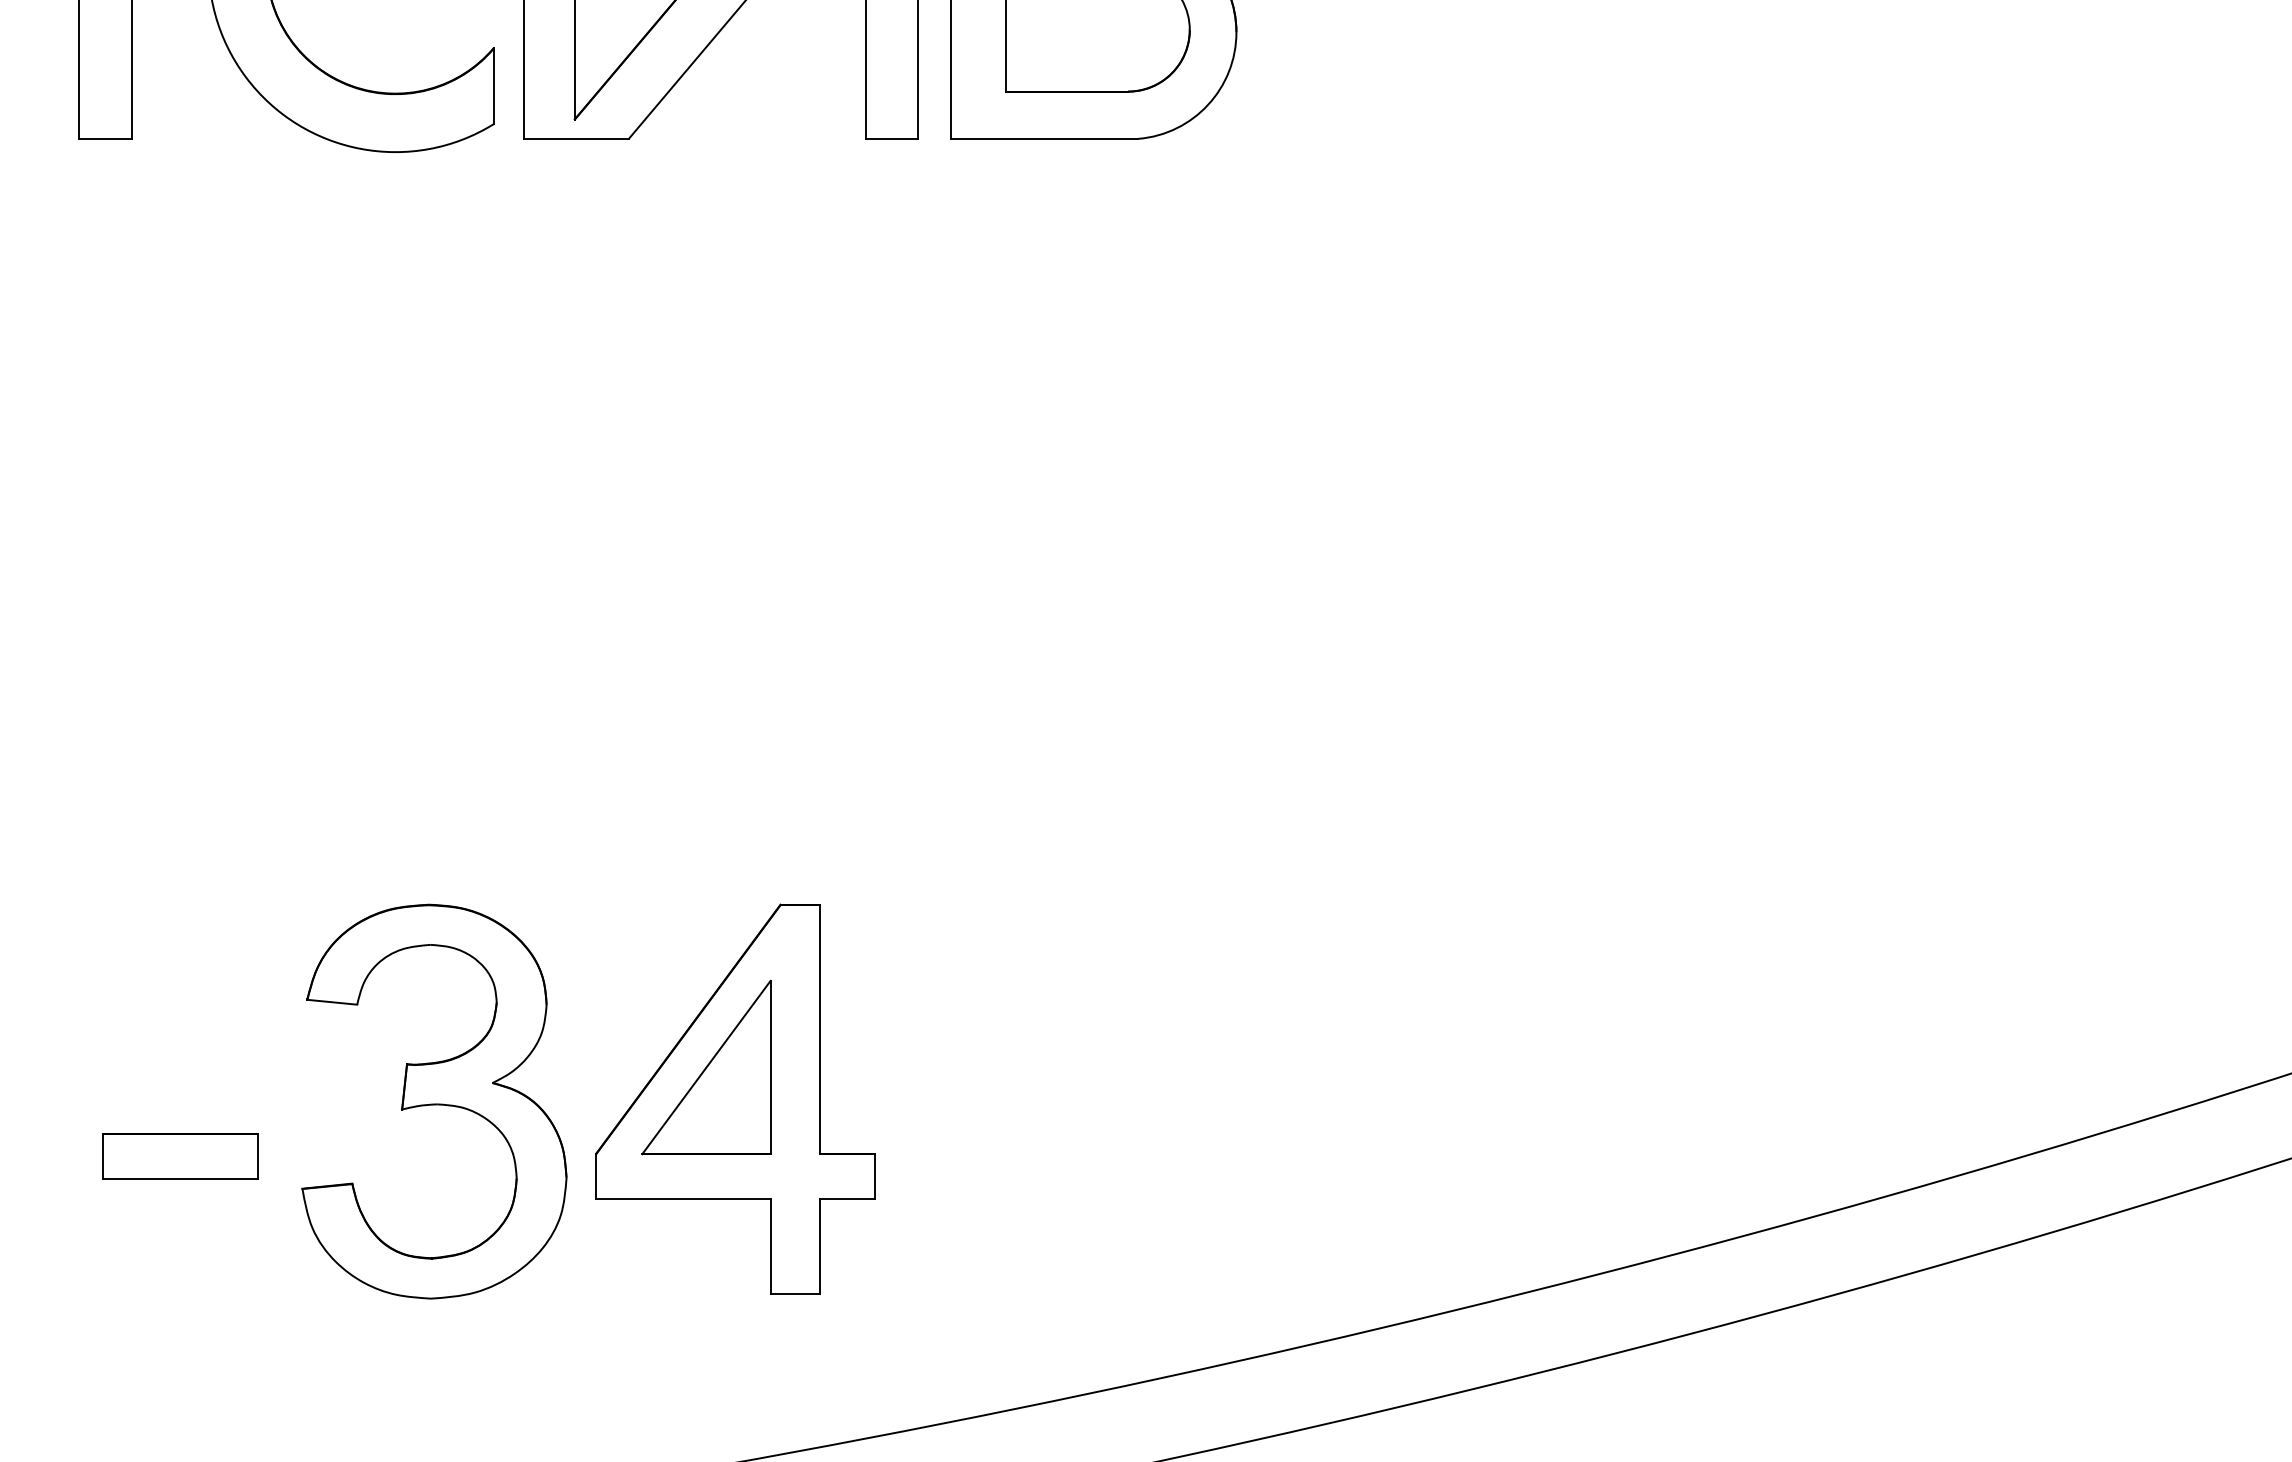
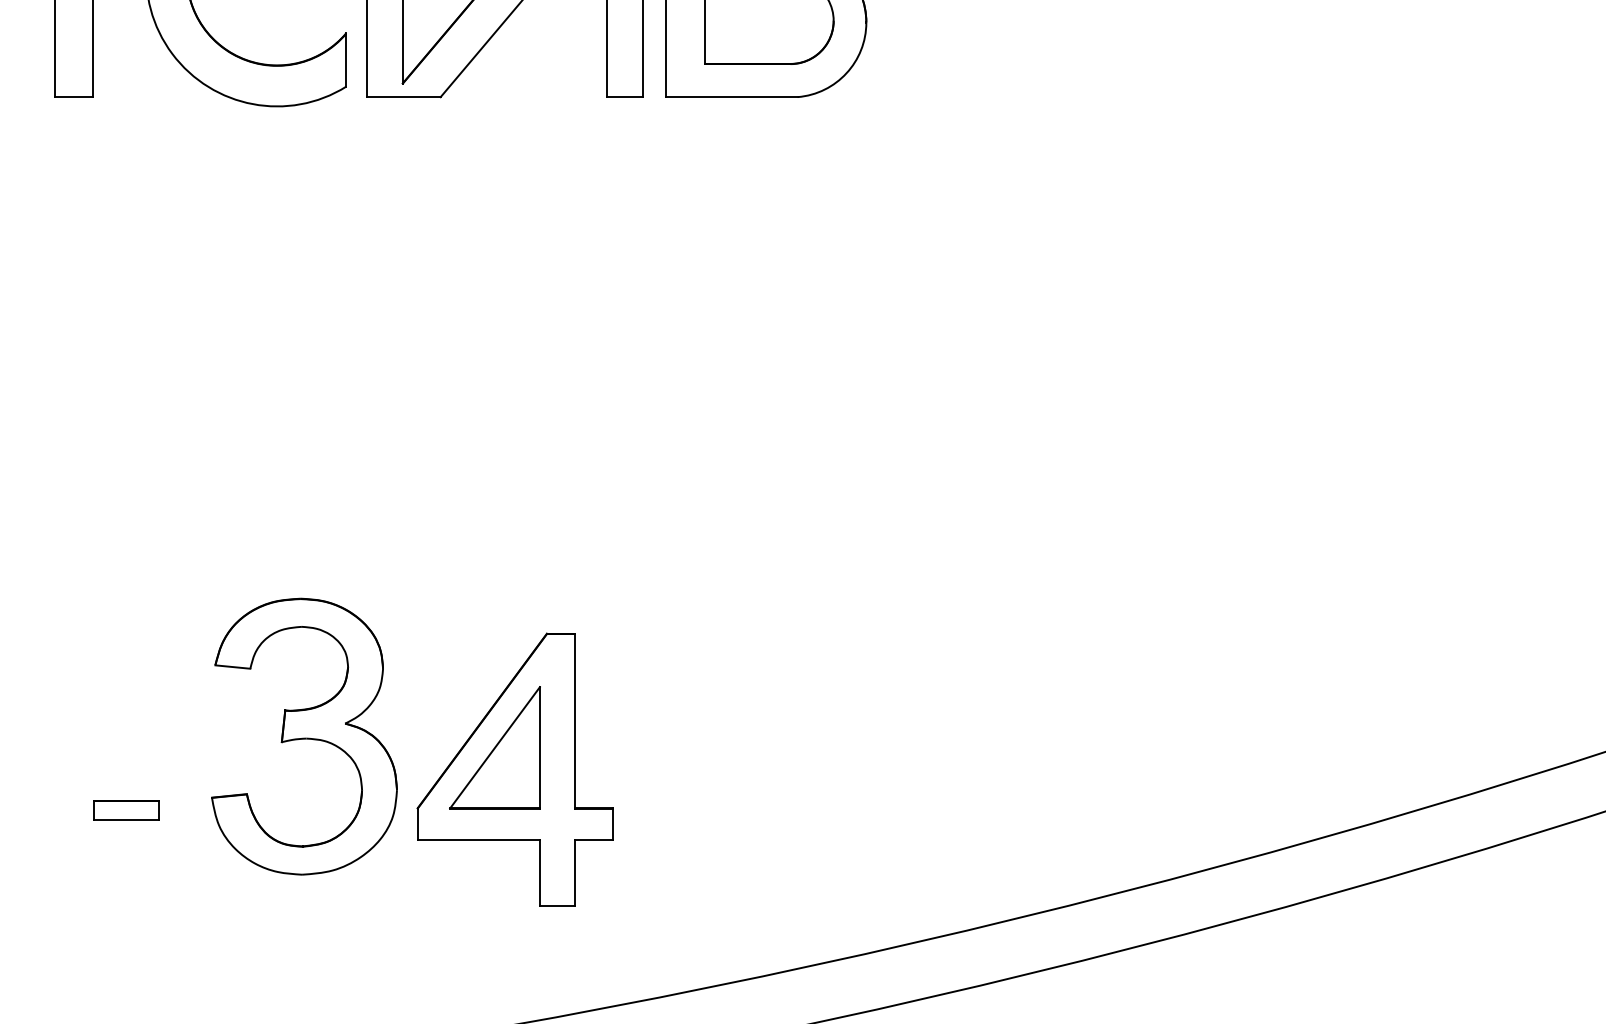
part: (434, 1101) -> (304, 736), moved
part: (180, 1155) -> (126, 809), size x0.6

